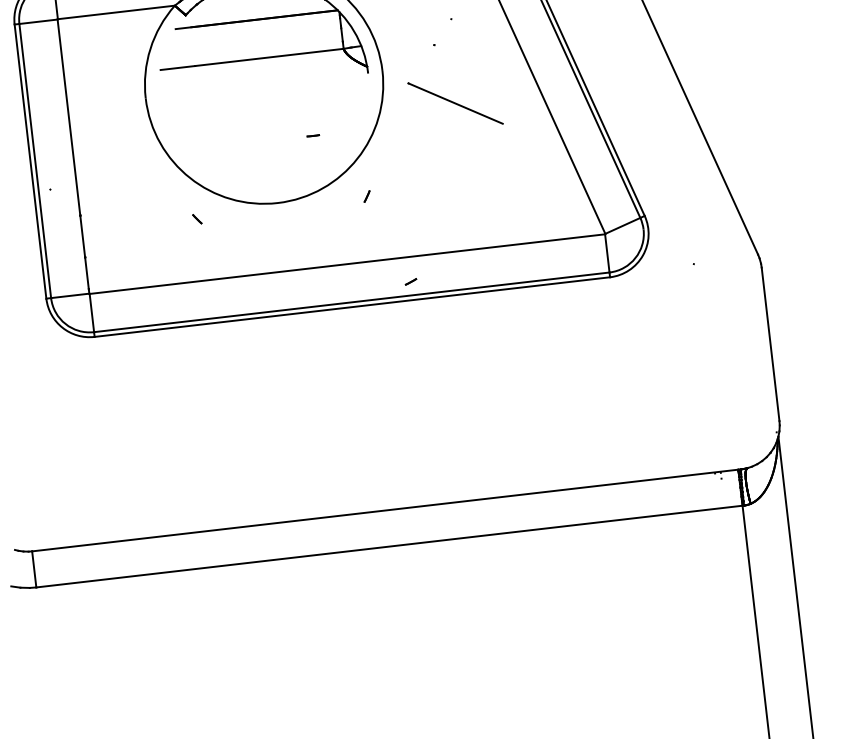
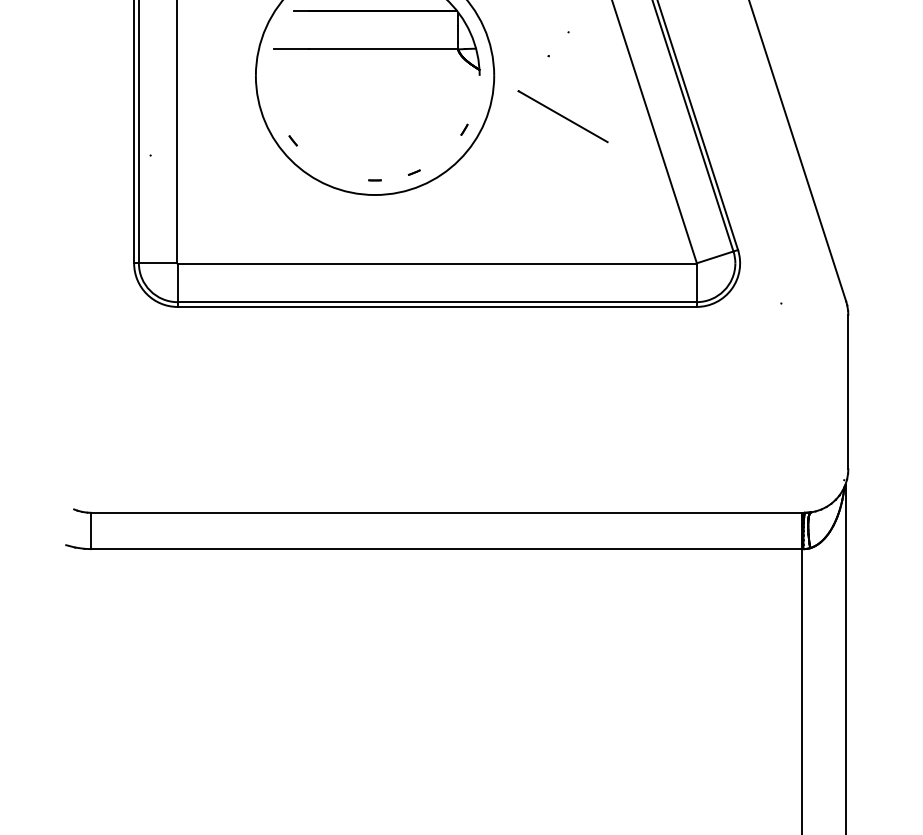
line: (312, 136) -> (374, 180), moved
part: (367, 196) -> (464, 129), moved
part: (196, 218) -> (292, 140), moved
part: (410, 281) -> (413, 172), moved

